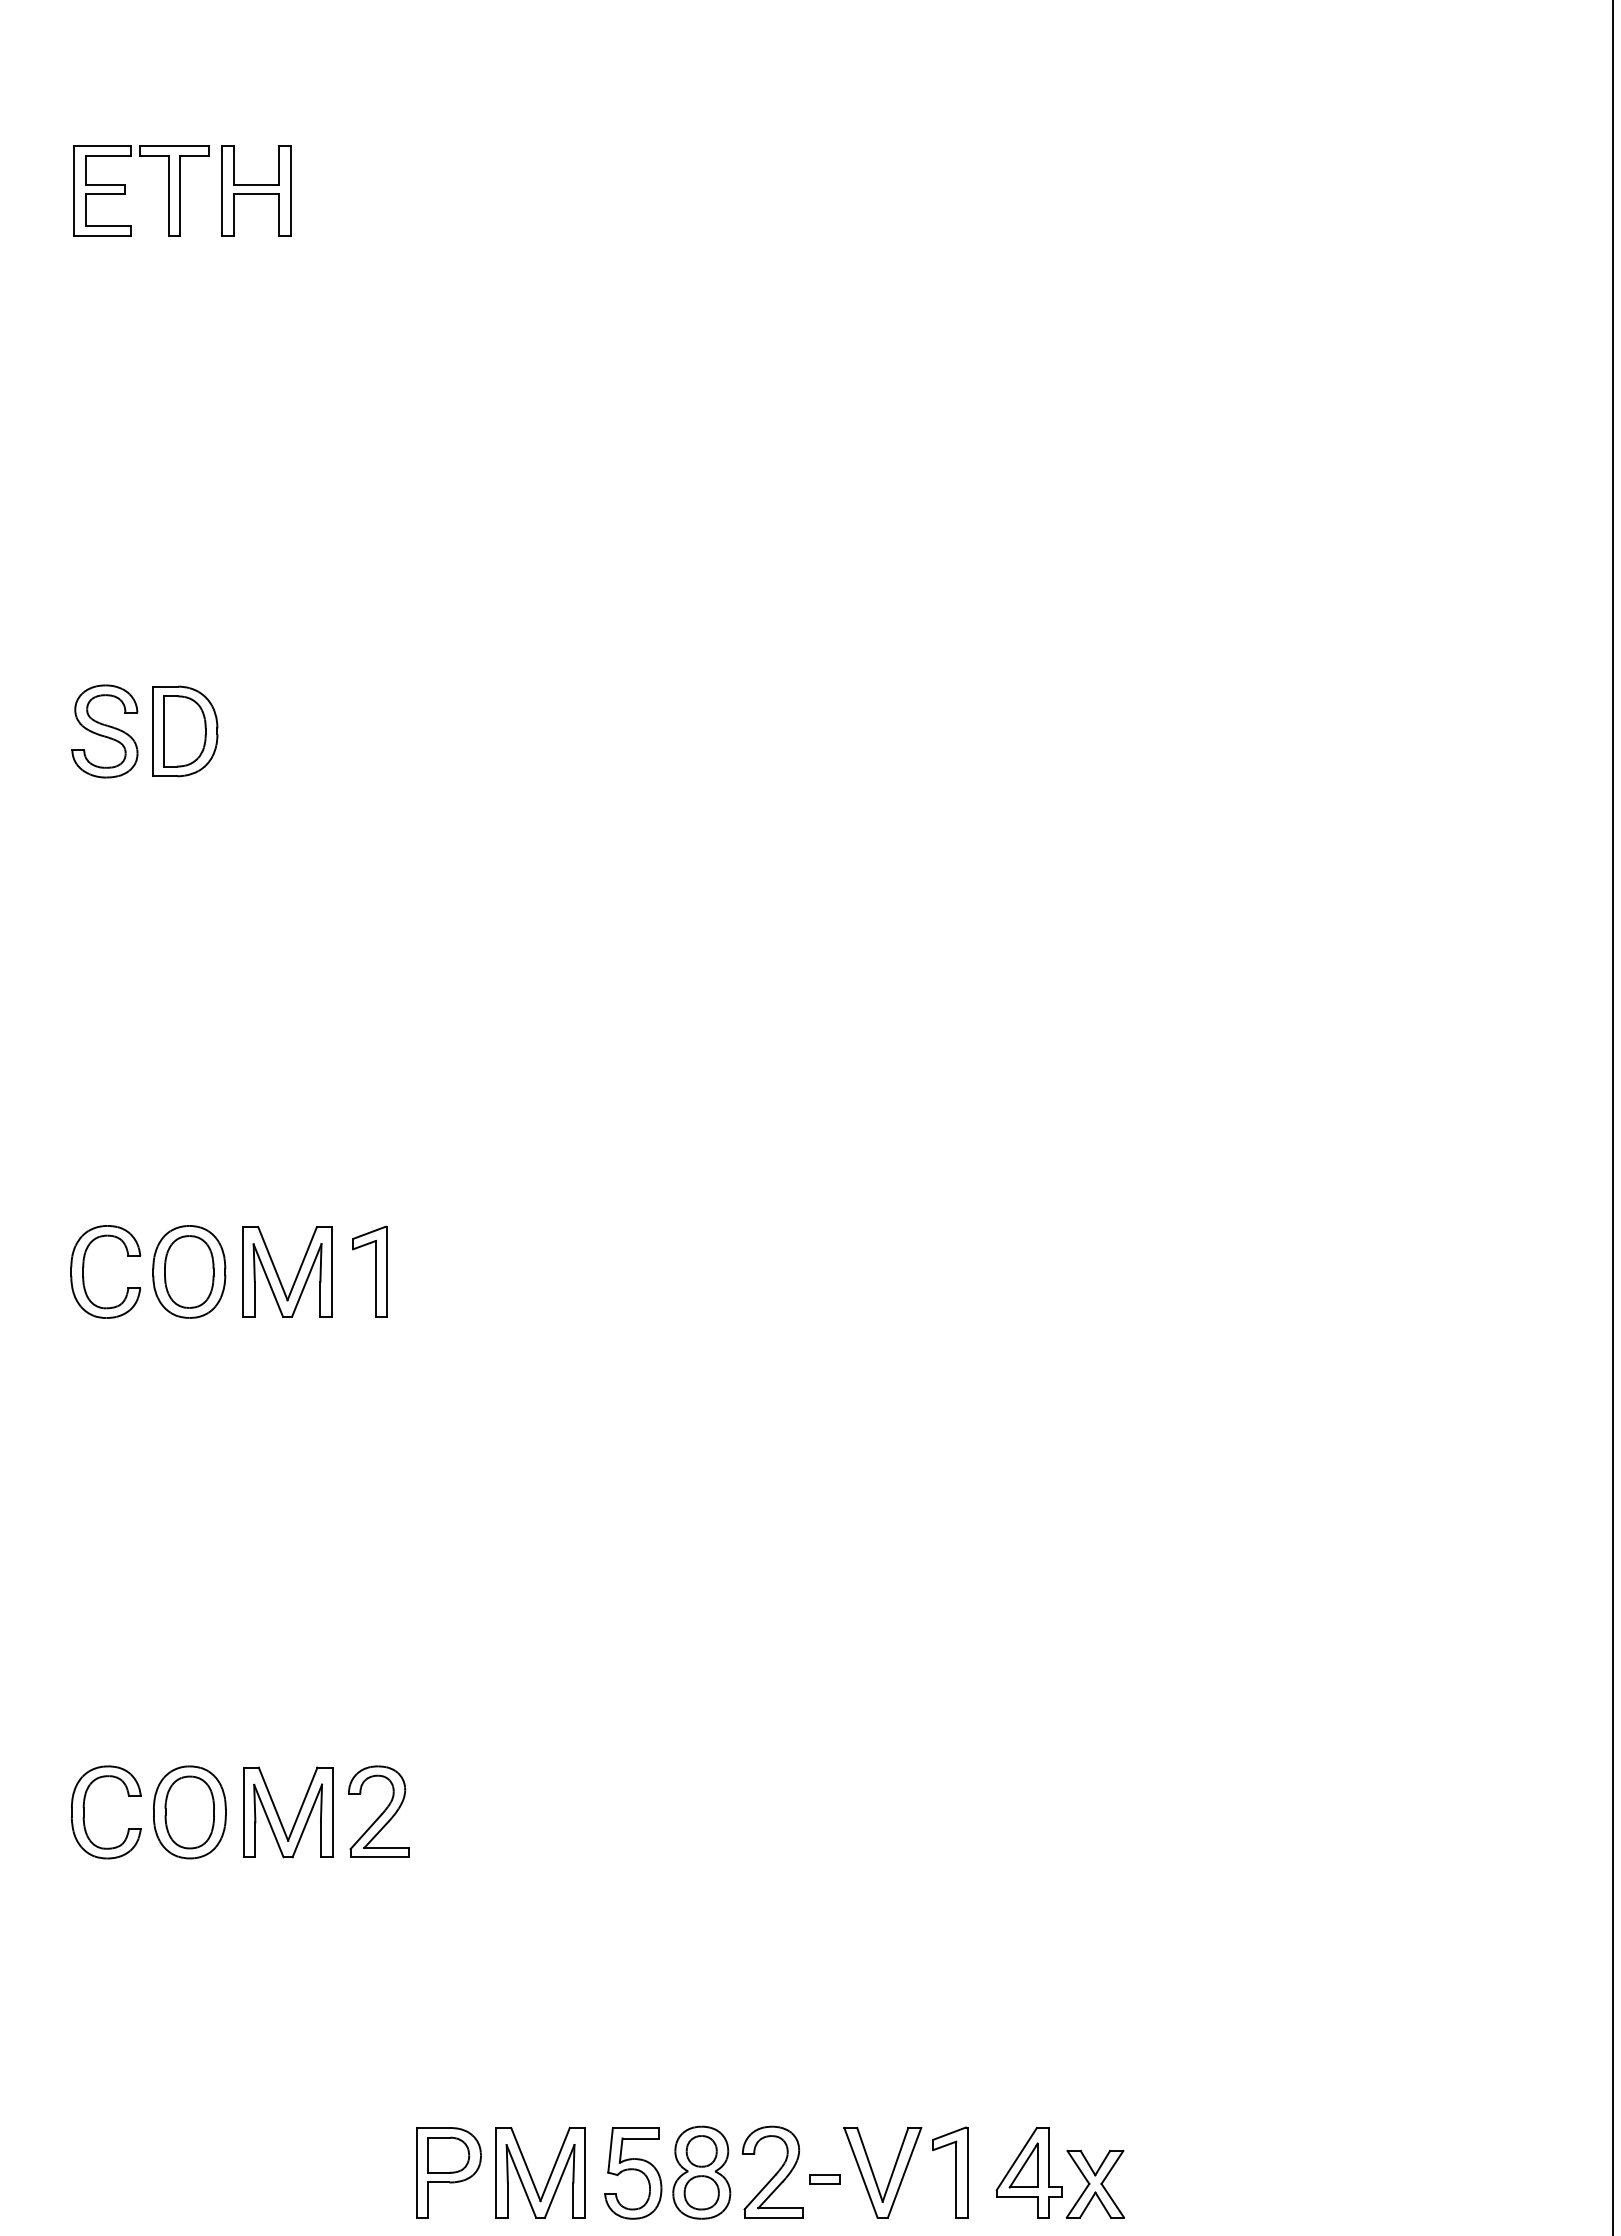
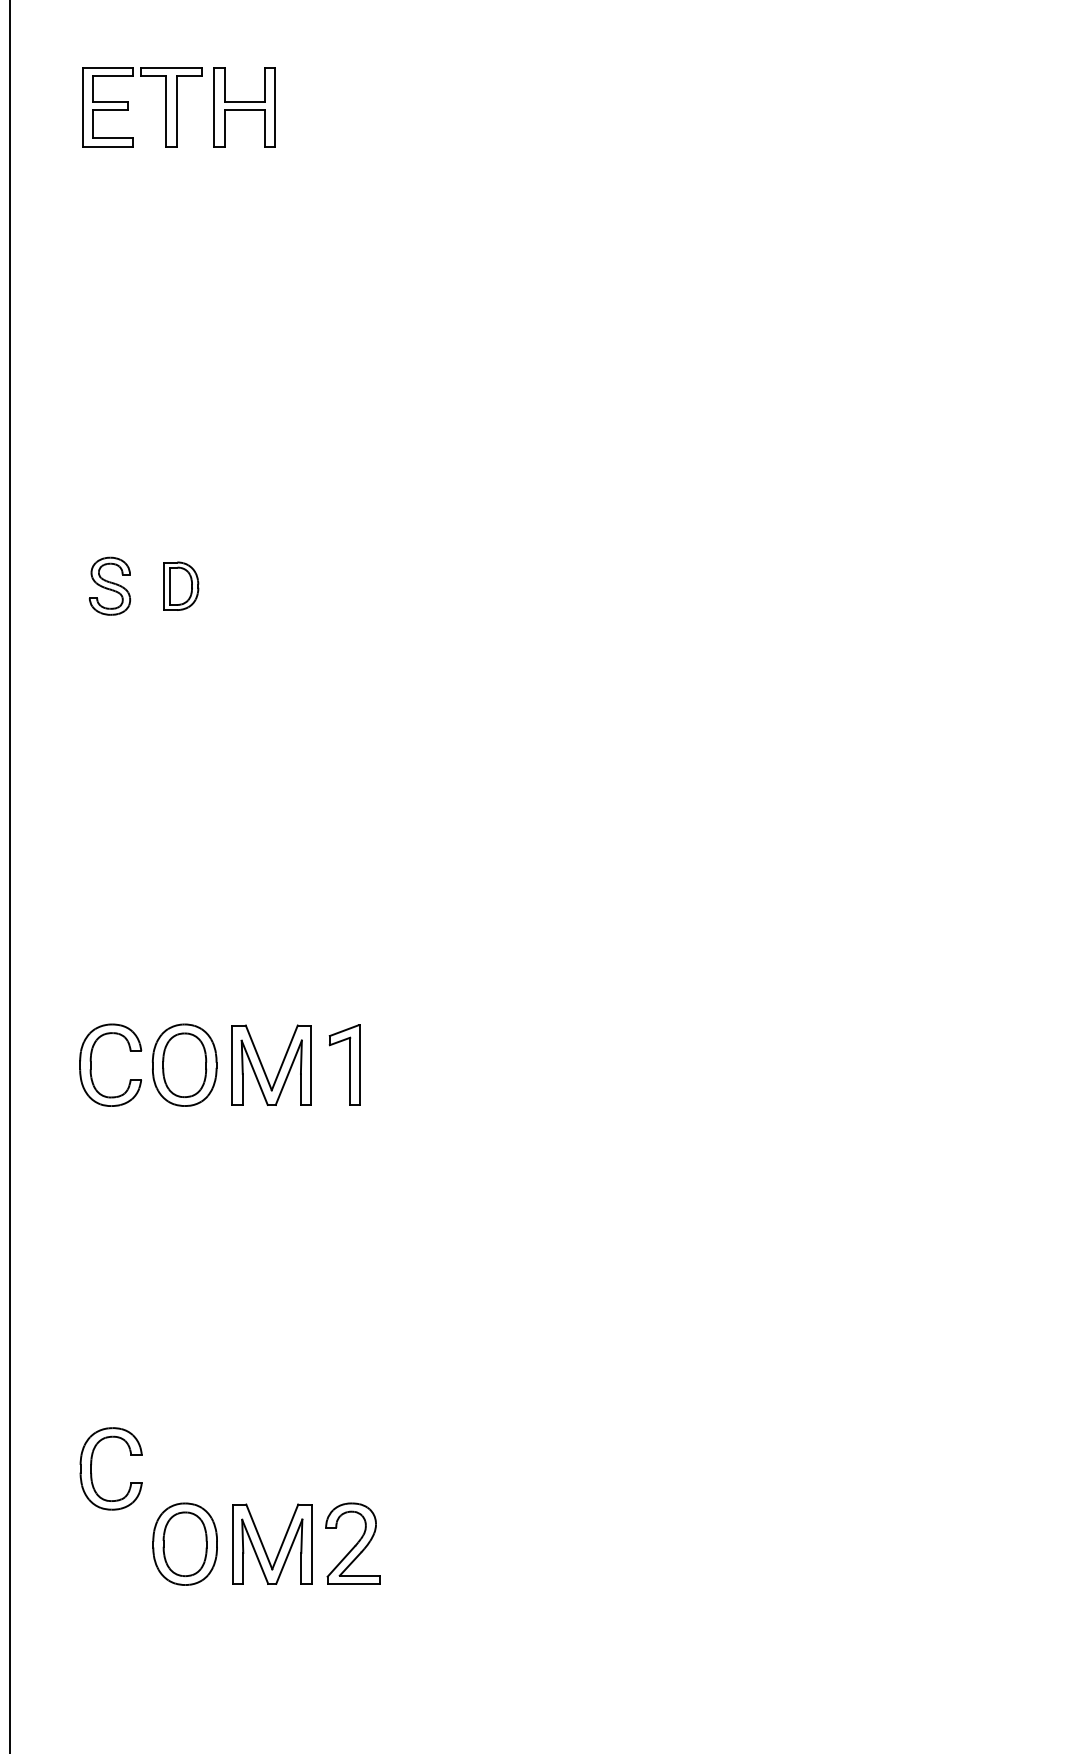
part: (104, 731) -> (109, 586), size x0.7
part: (185, 731) -> (181, 586), size x0.6
part: (84, 1812) -> (91, 1468), moved

